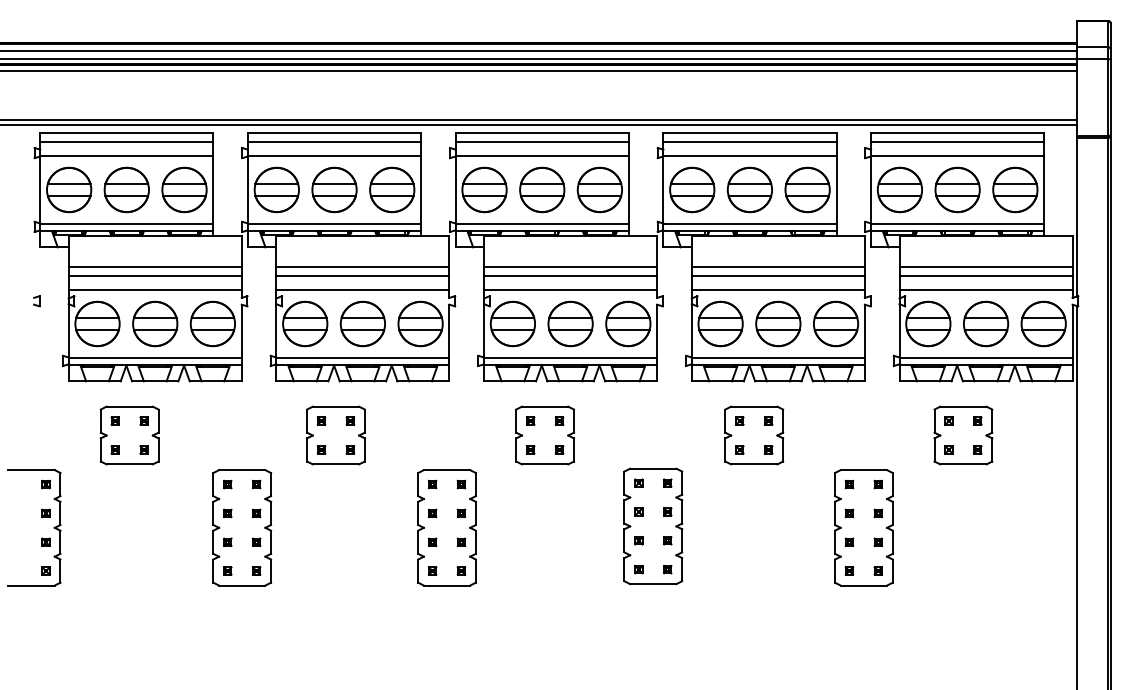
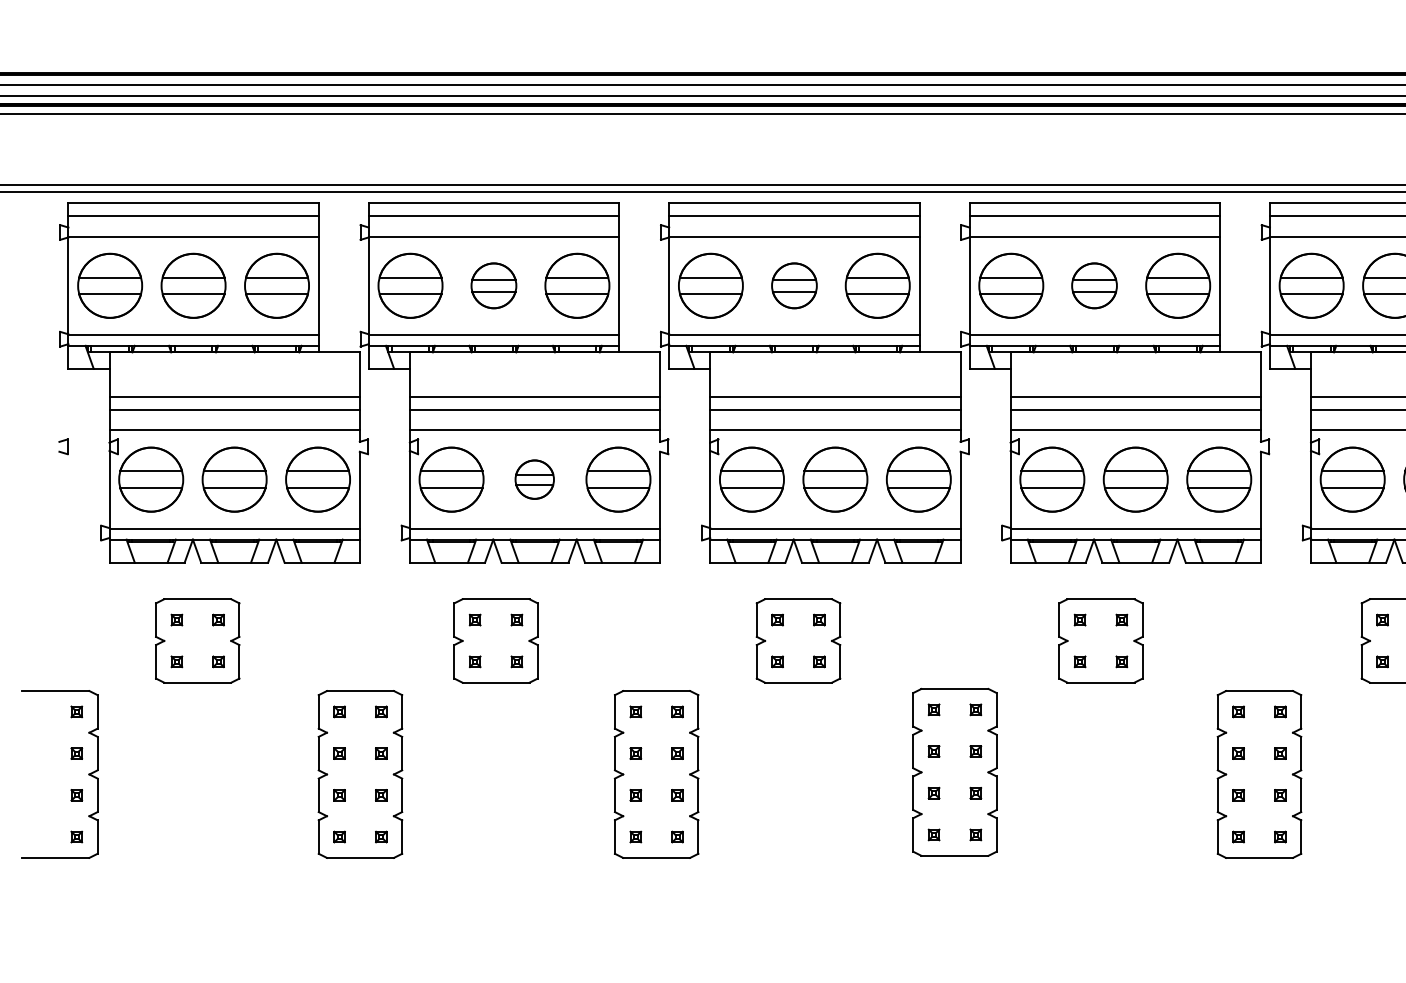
part: (334, 189) -> (493, 285), size x0.7
part: (542, 189) -> (794, 285), size x0.7
part: (749, 189) -> (1094, 285), size x0.7
part: (362, 323) -> (534, 478), size x0.6

